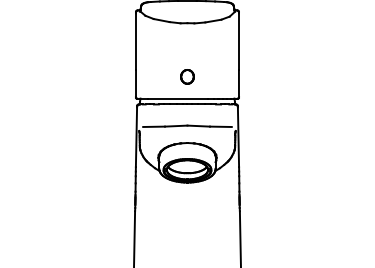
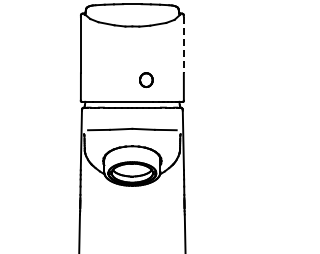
line: (238, 42) -> (183, 45), solid -> dashed
part: (187, 76) -> (146, 79), moved

